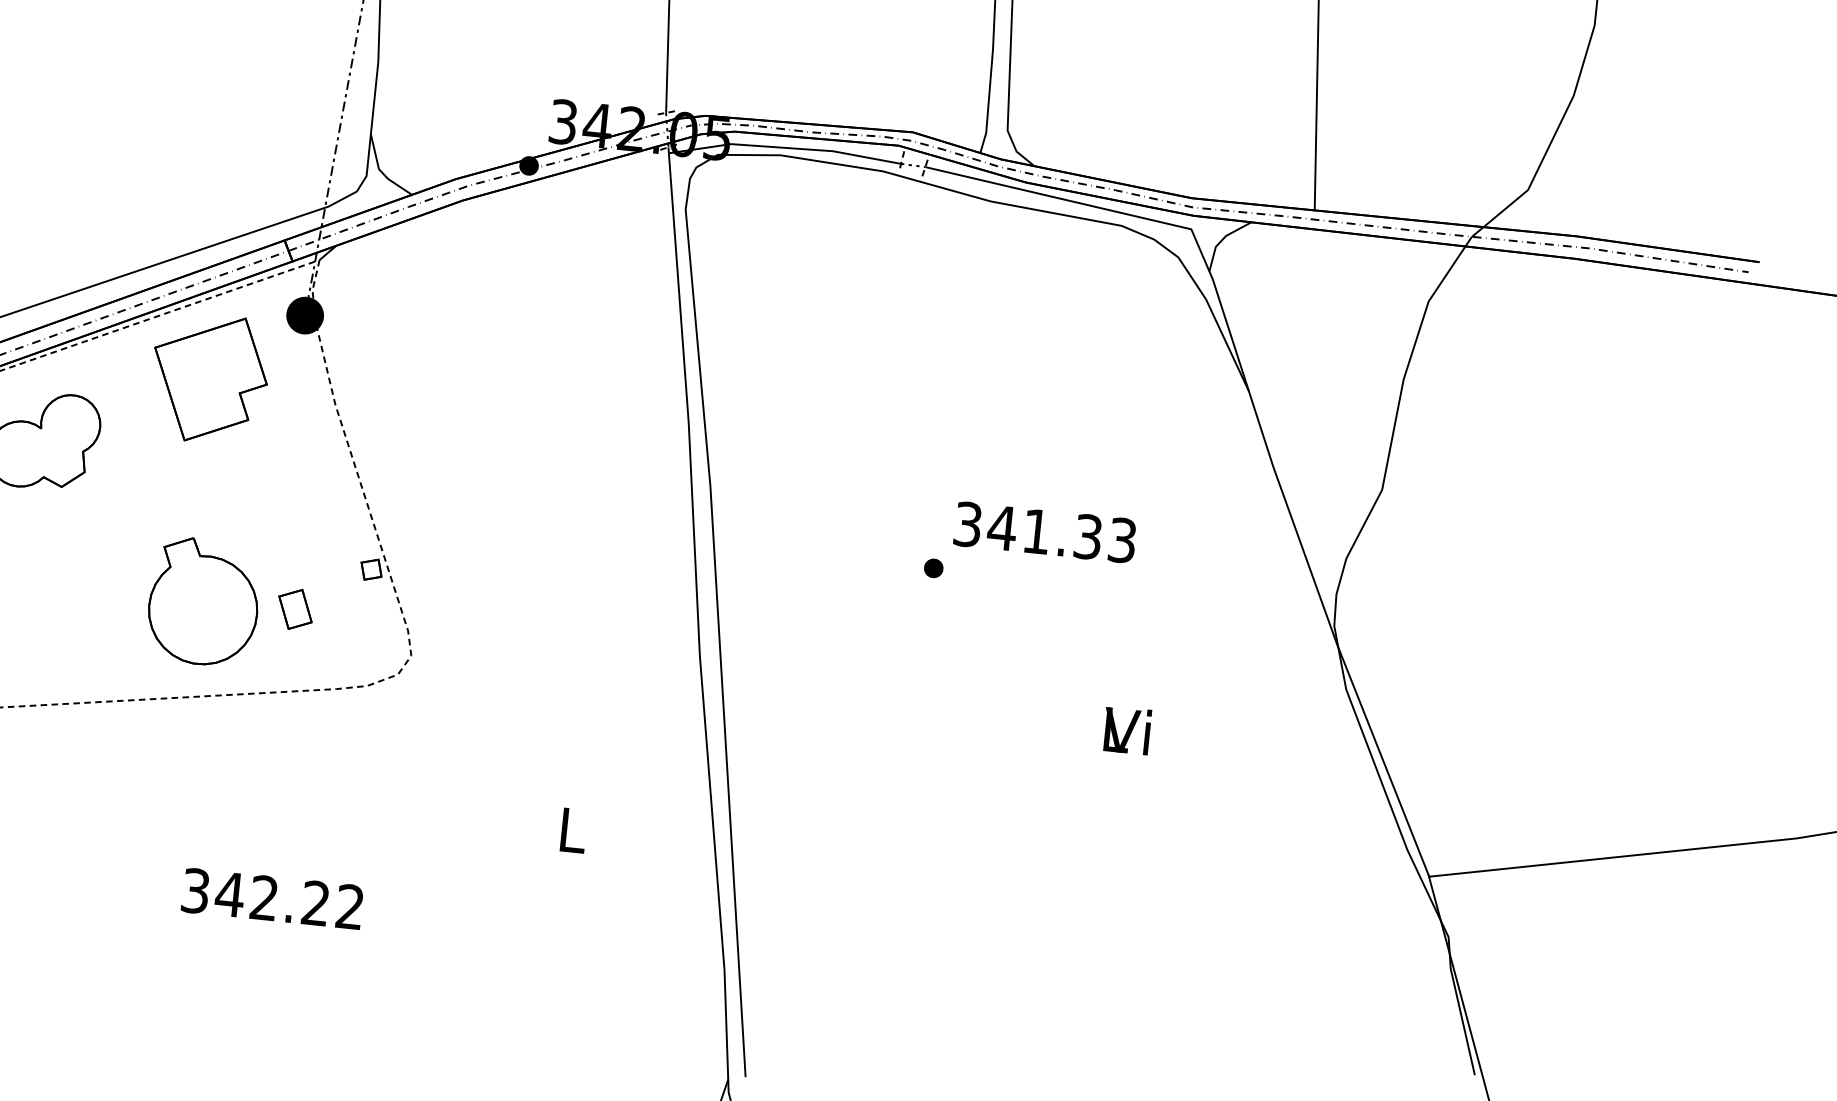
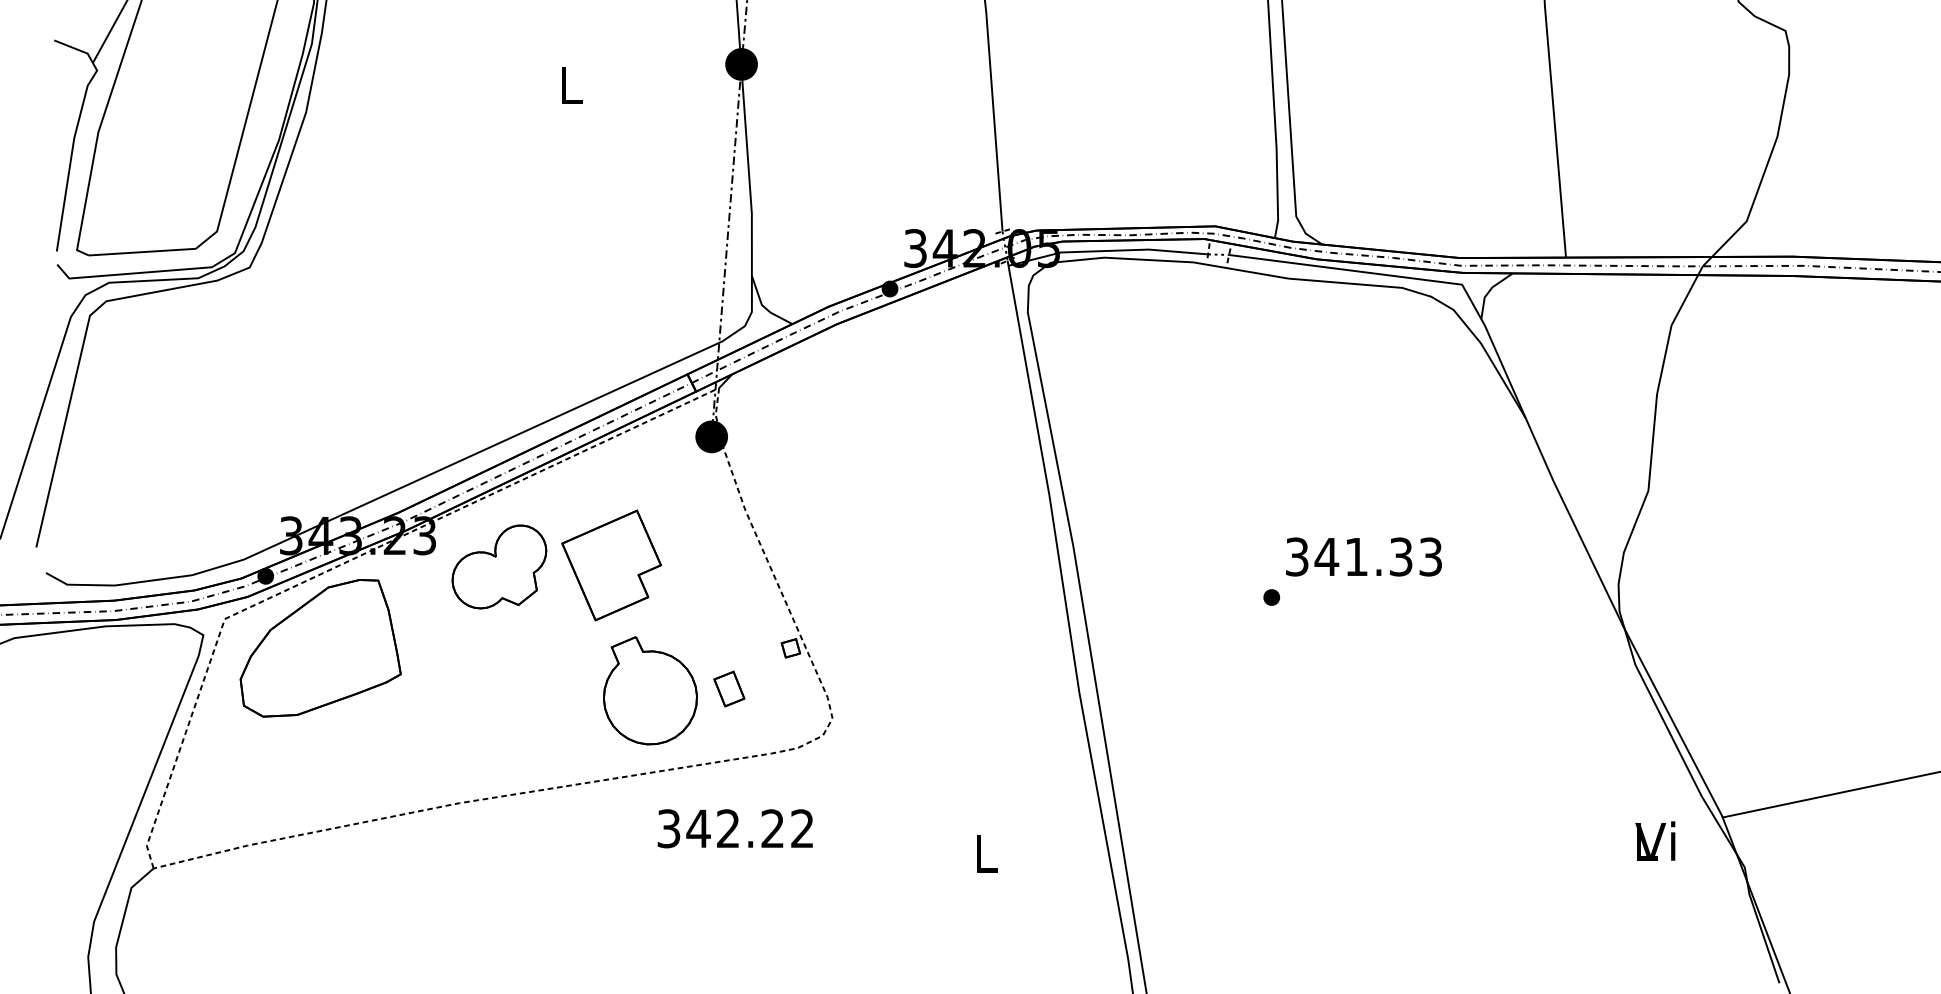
part: (209, 378) -> (611, 565), moved
text: (1127, 729) -> (1655, 840), moved
text: (271, 898) -> (734, 828), moved

